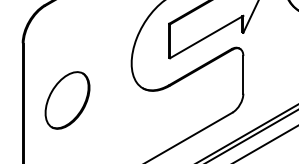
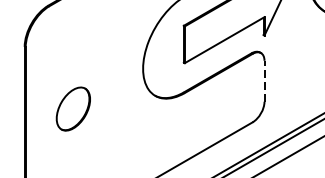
line: (243, 74) -> (264, 80), solid -> dashed
part: (67, 100) -> (73, 109), size x0.7

